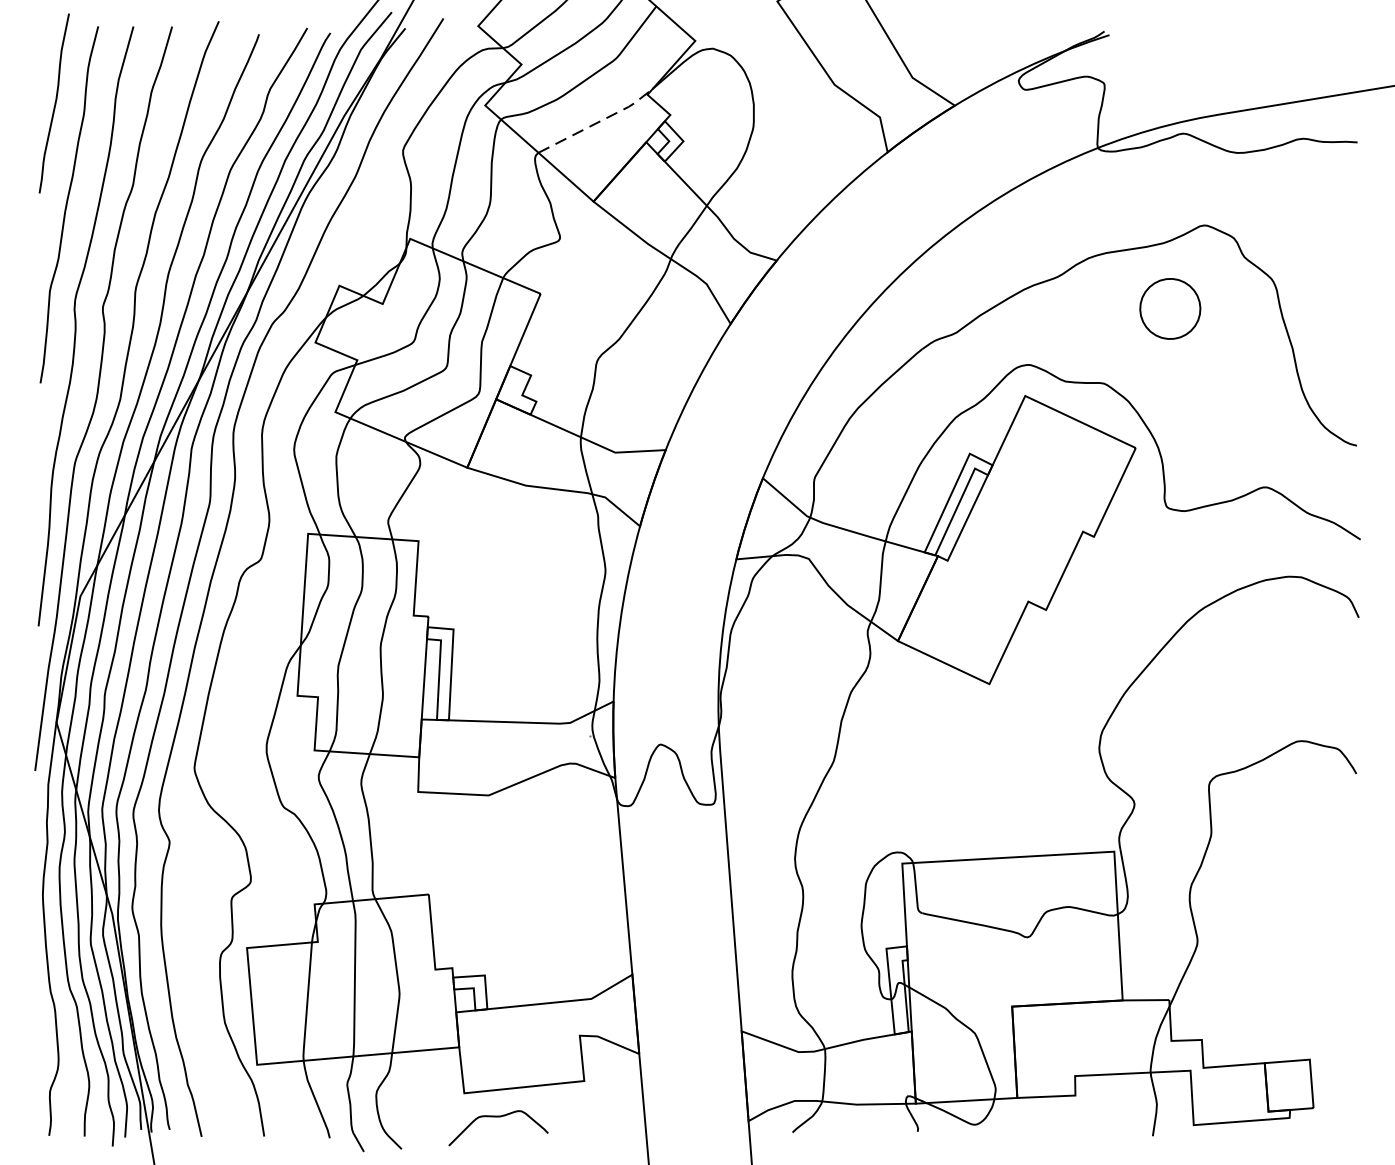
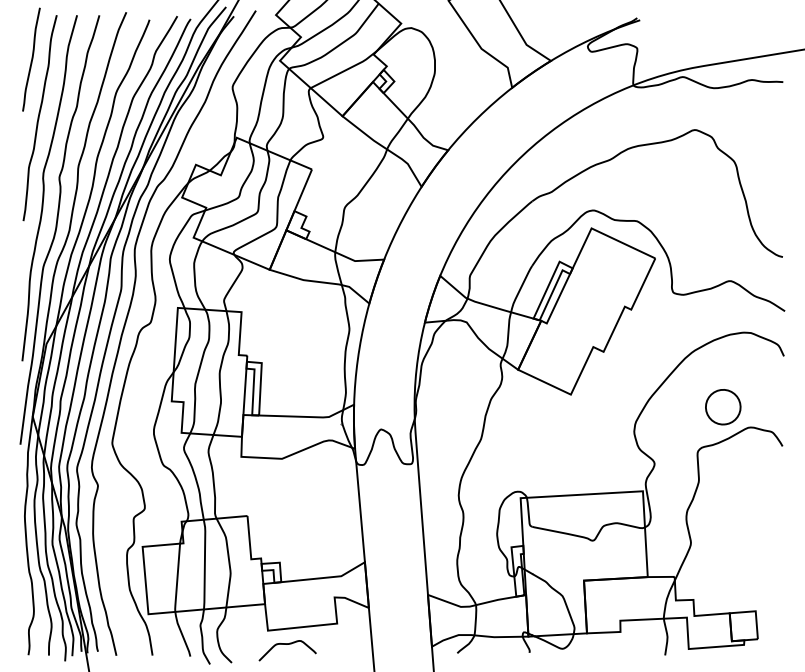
line: (600, 122) -> (346, 70), dashed -> solid
part: (1170, 309) -> (723, 407), moved

